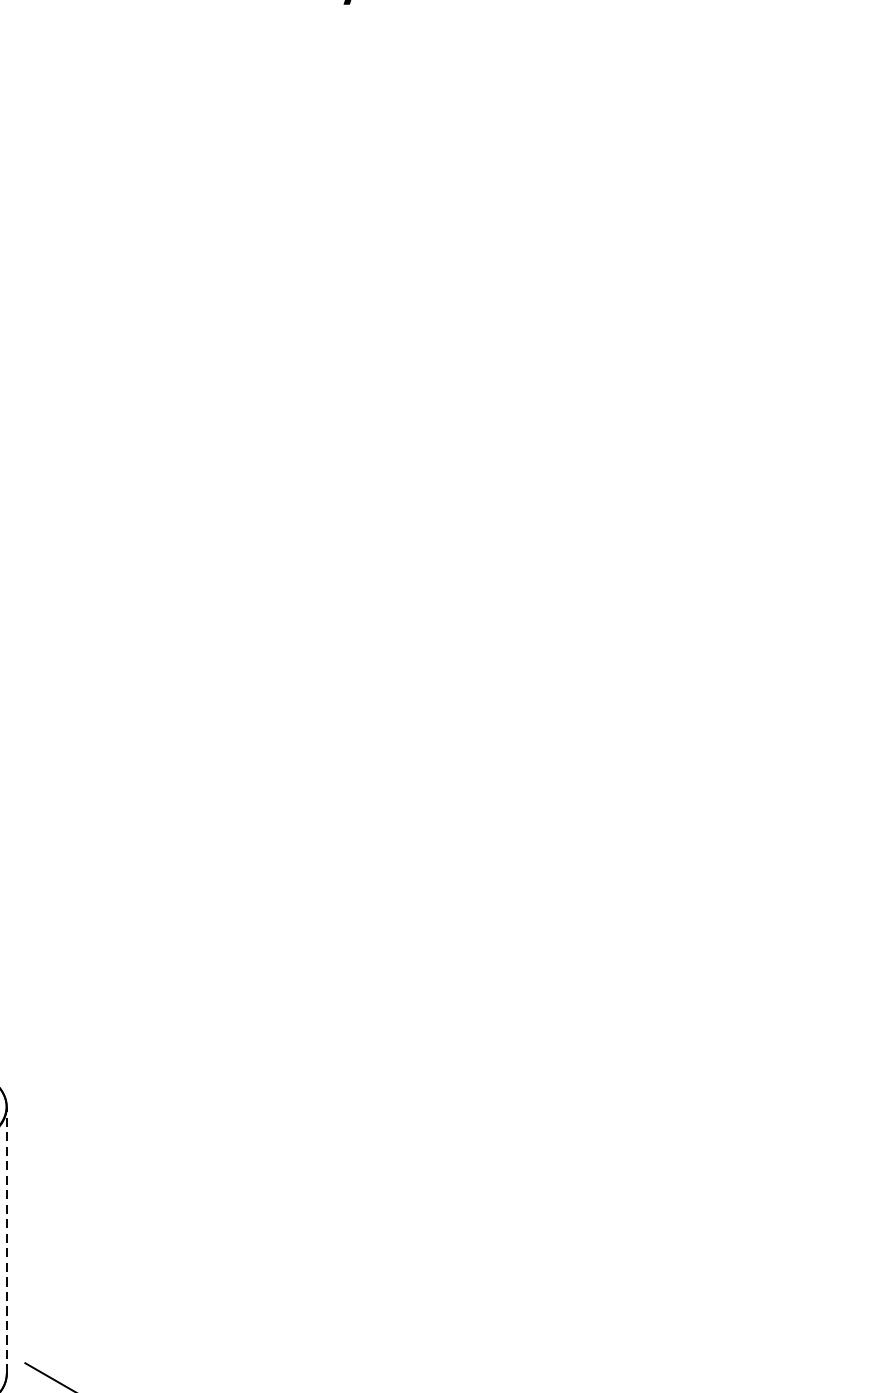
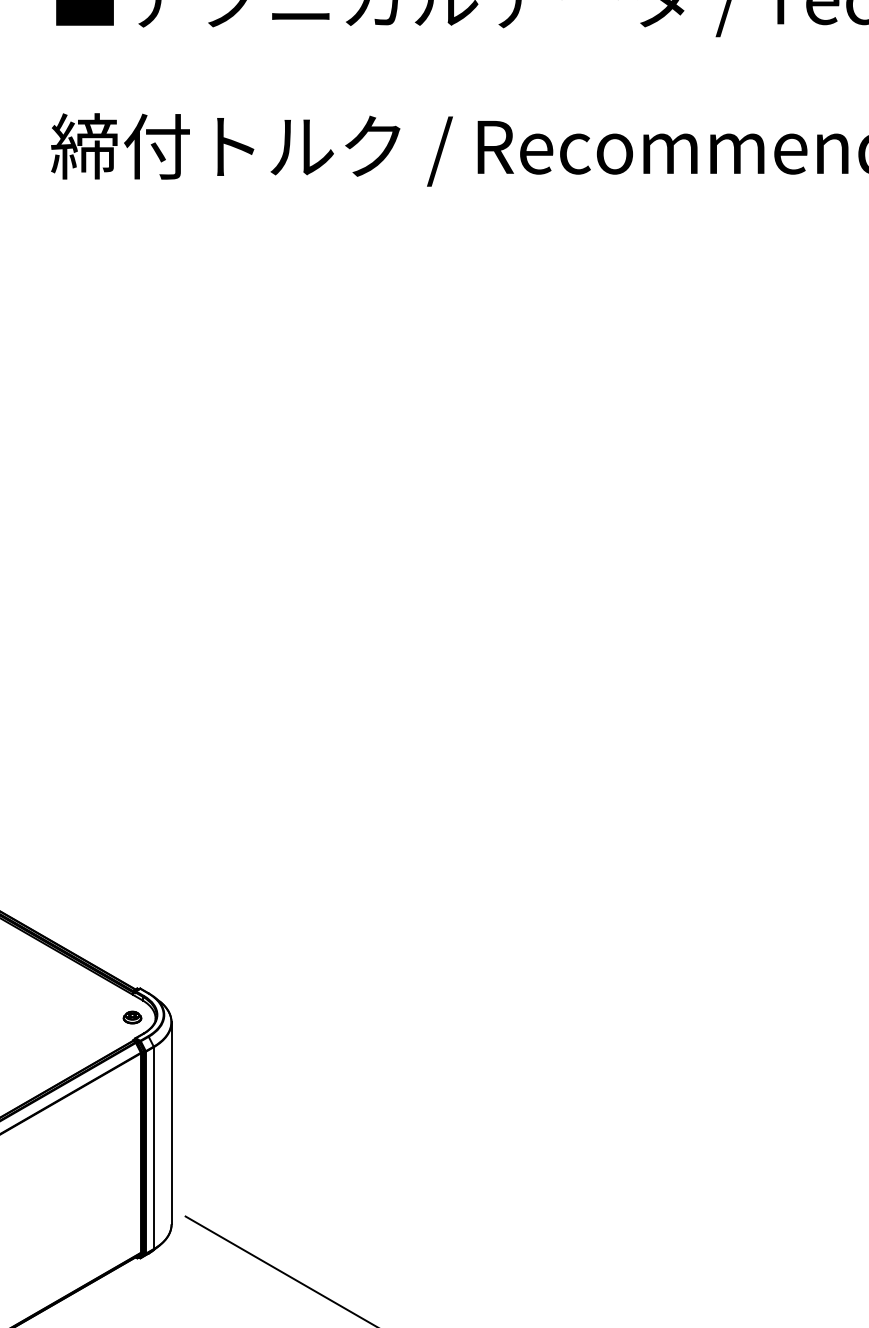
line: (6, 1240) -> (171, 1123), dashed -> solid

